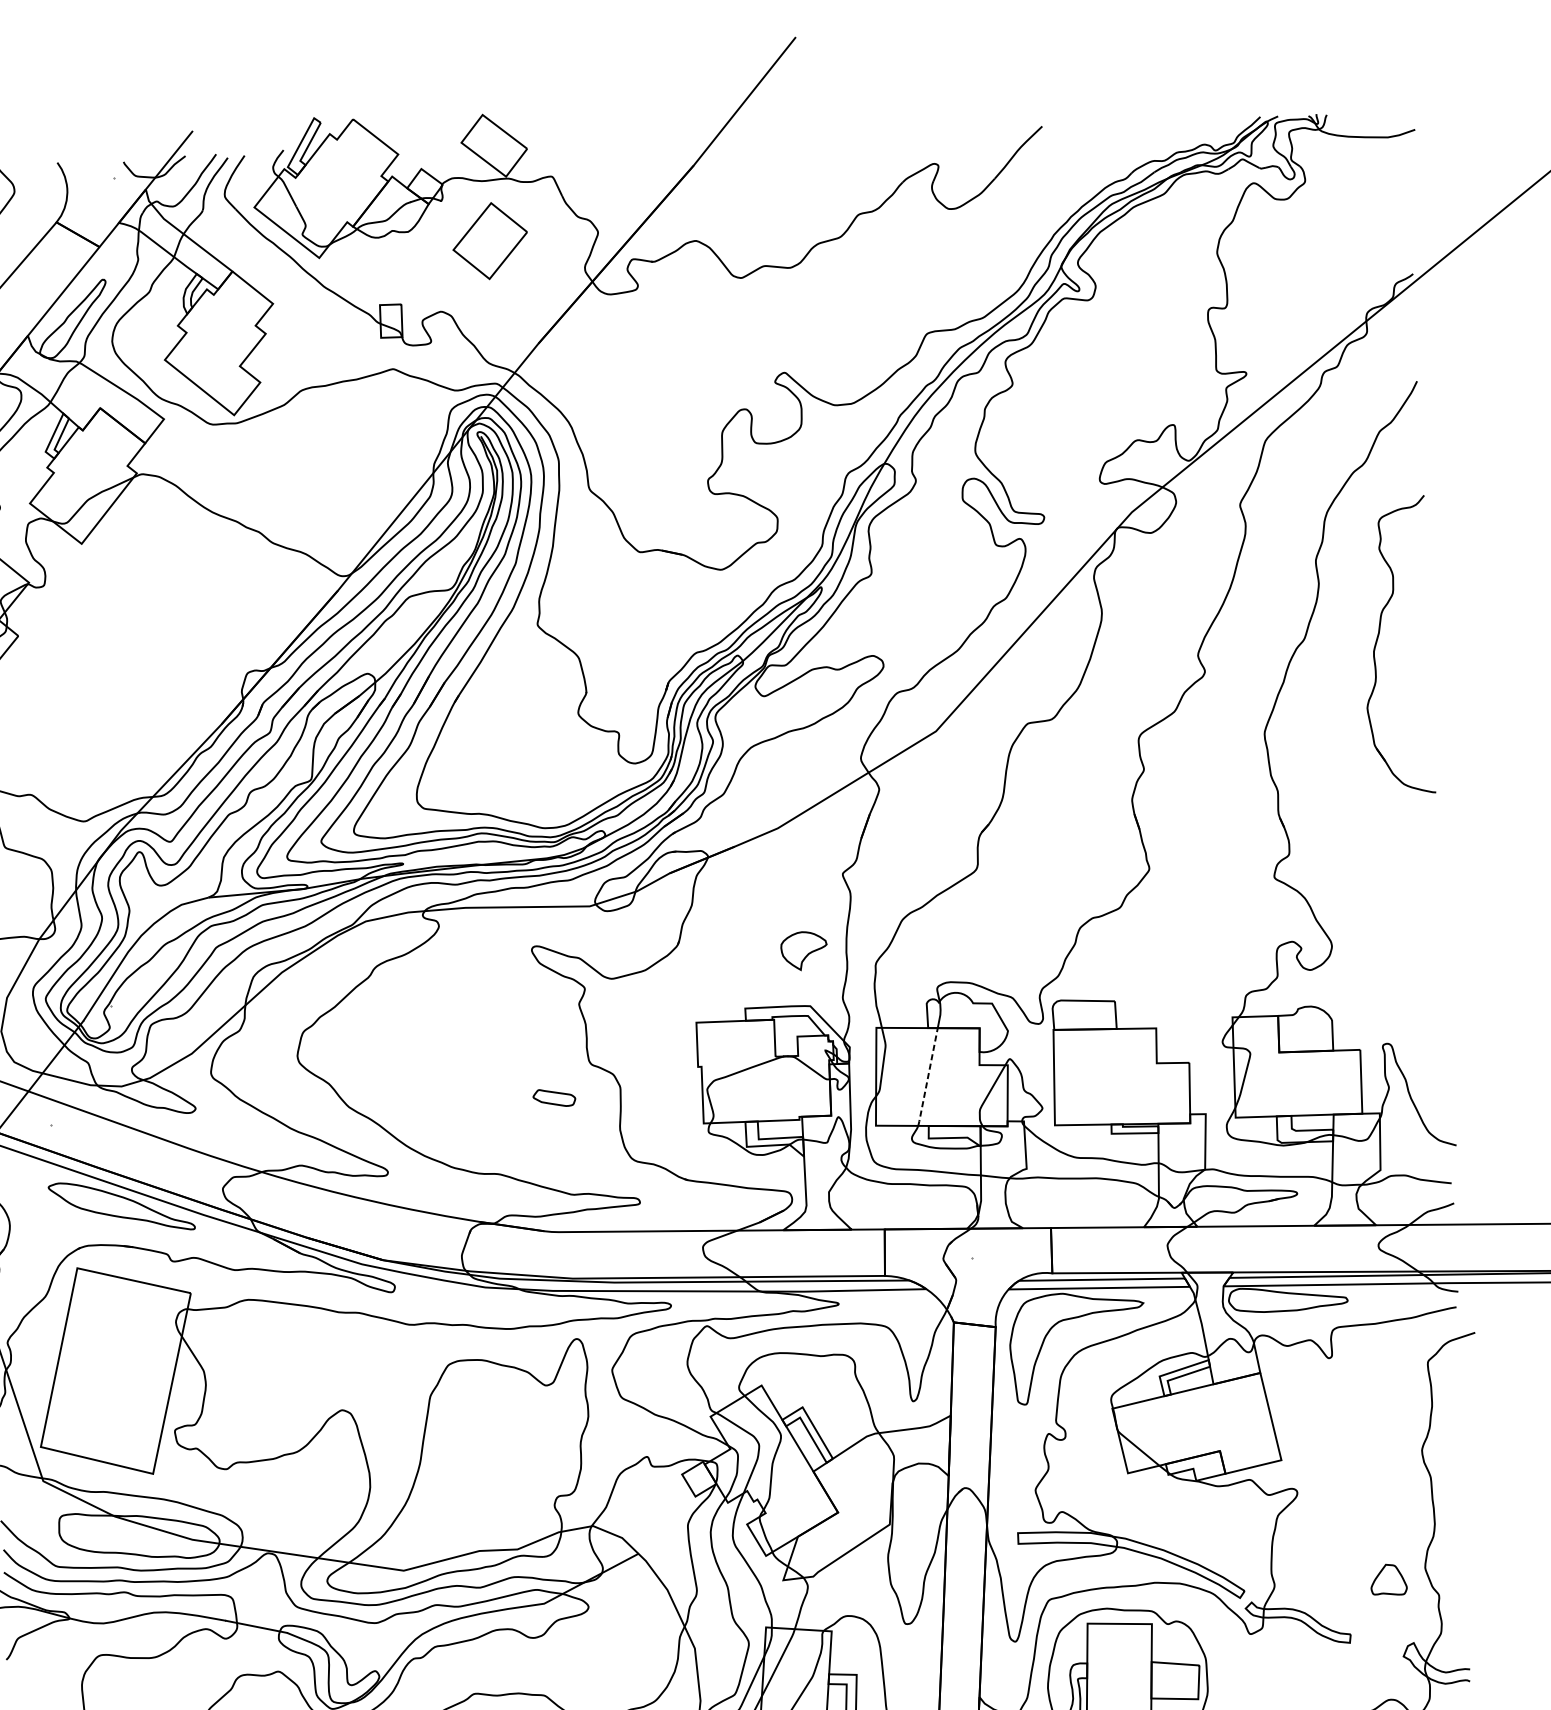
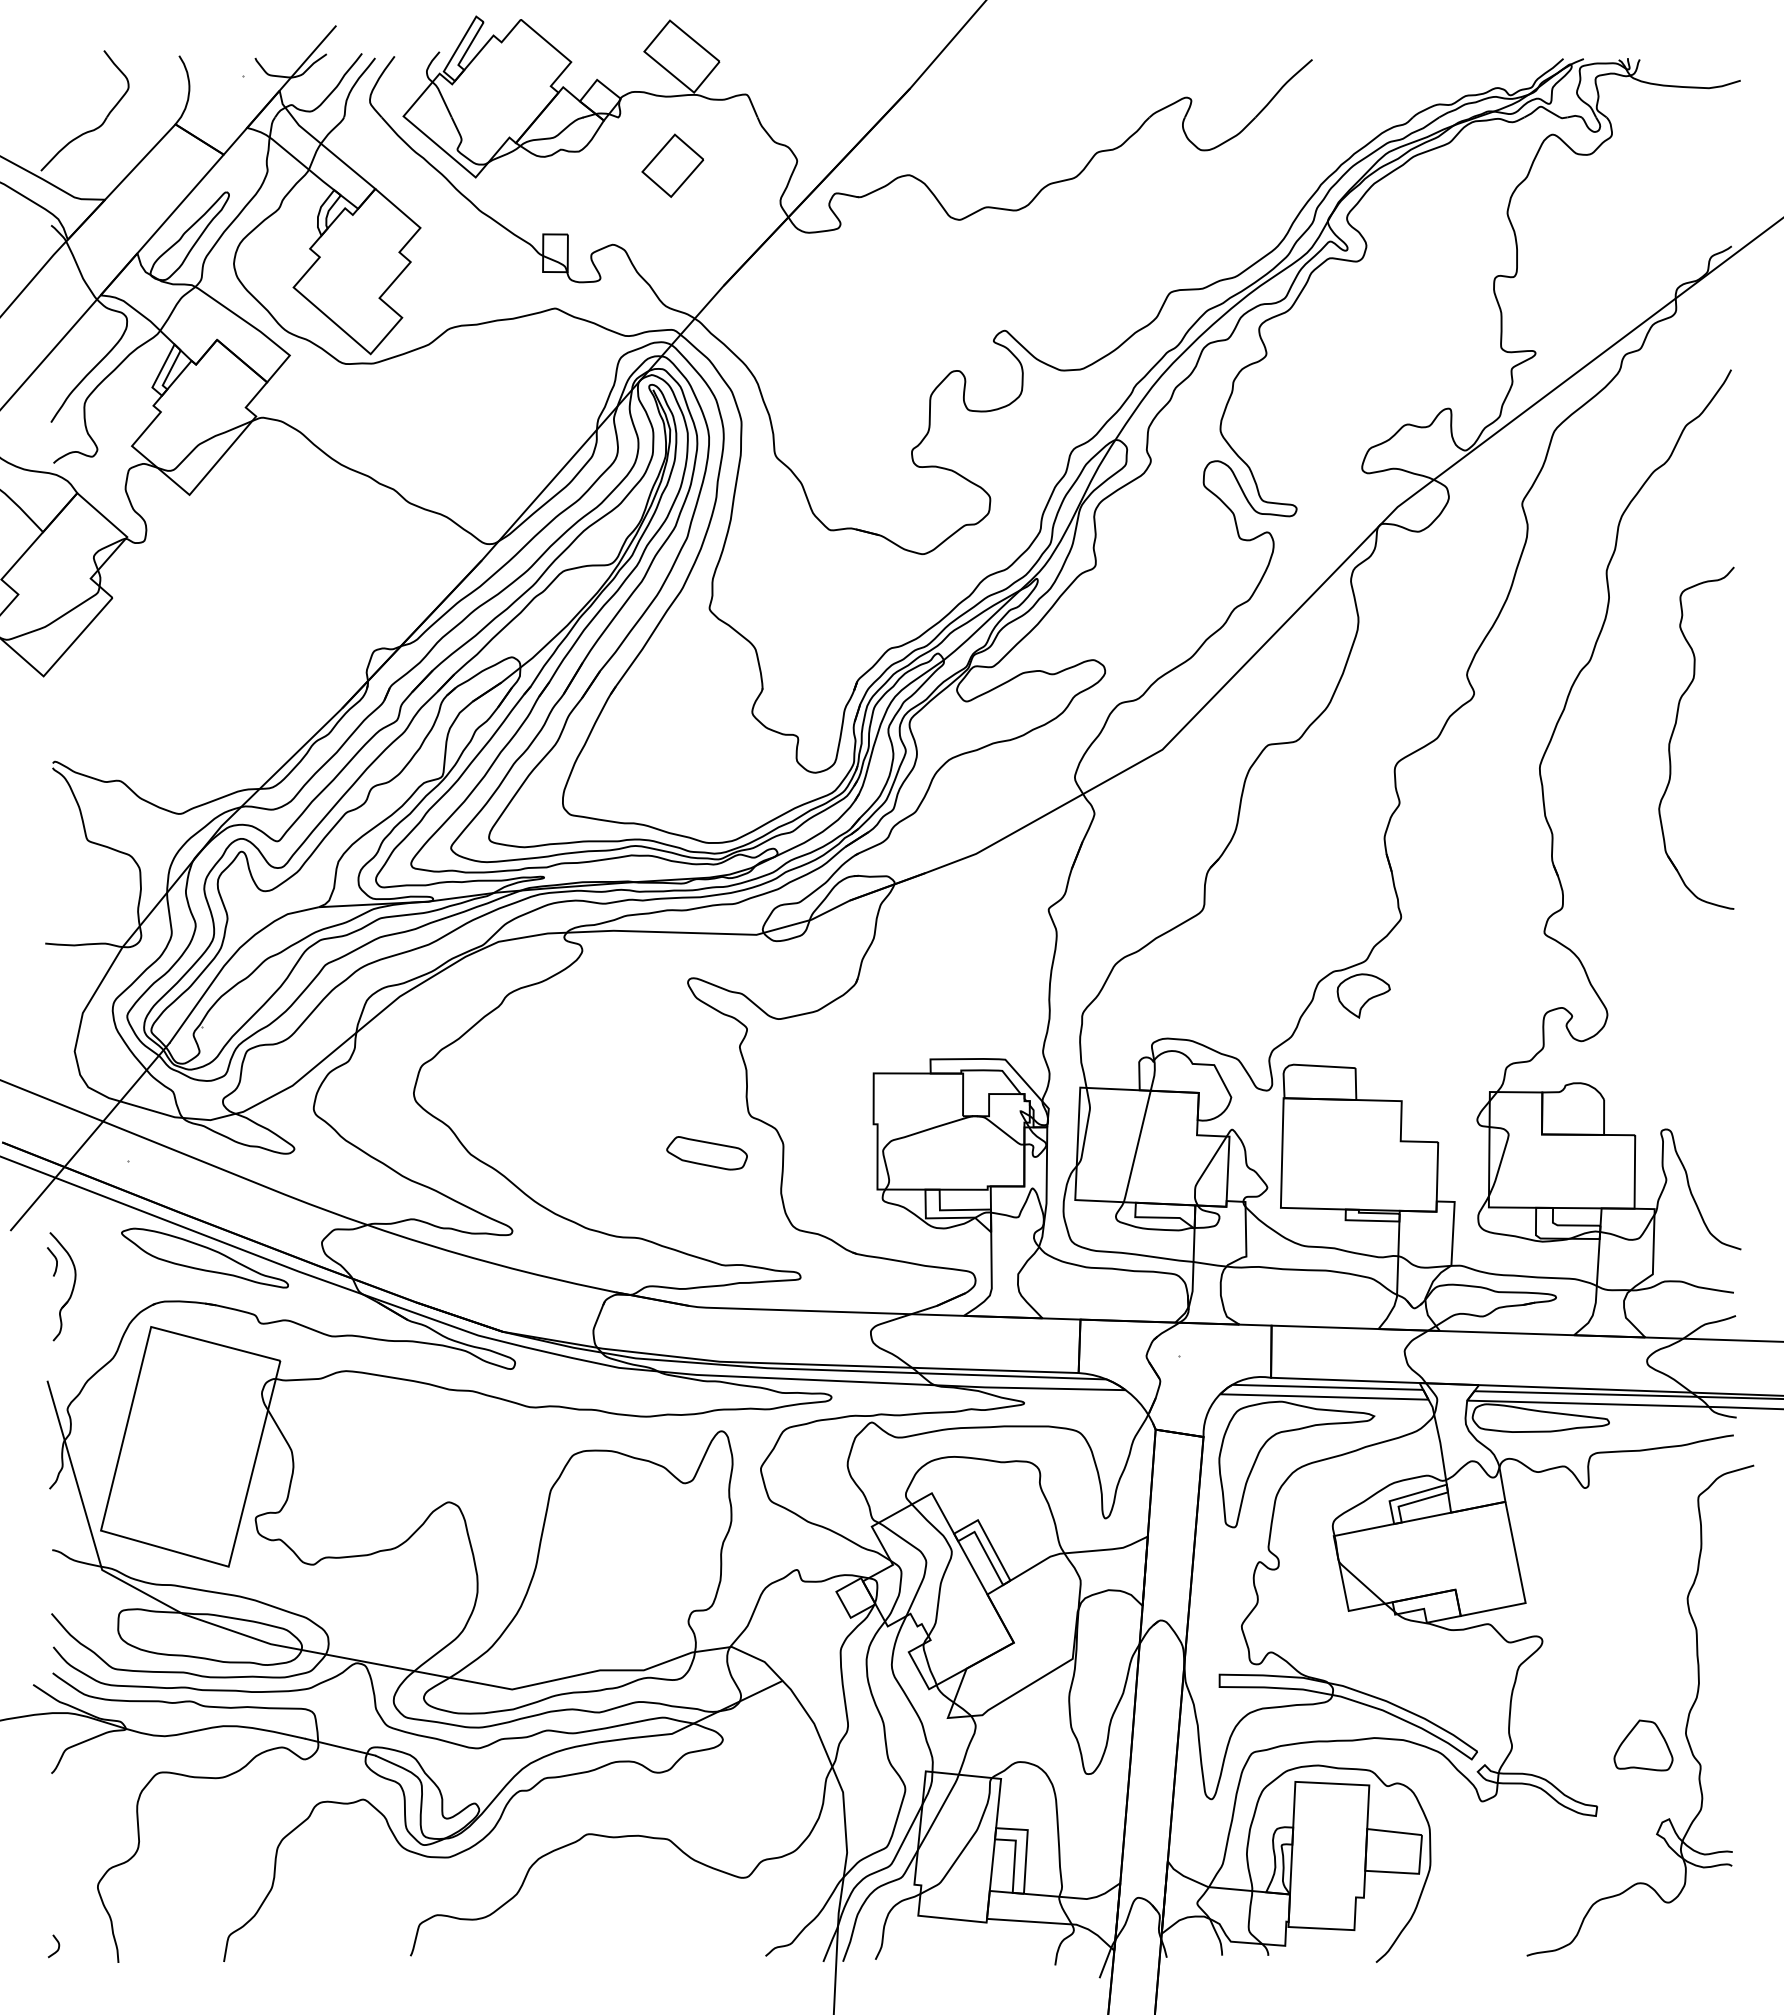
part: (489, 240) -> (672, 165), size x0.71
part: (1378, 640) -> (1674, 731), moved
part: (803, 950) -> (1363, 995), moved
line: (928, 1077) -> (1137, 1146), dashed -> solid
part: (553, 1098) -> (706, 1153), size x1.67
part: (1388, 1579) -> (1643, 1745), size x1.43

